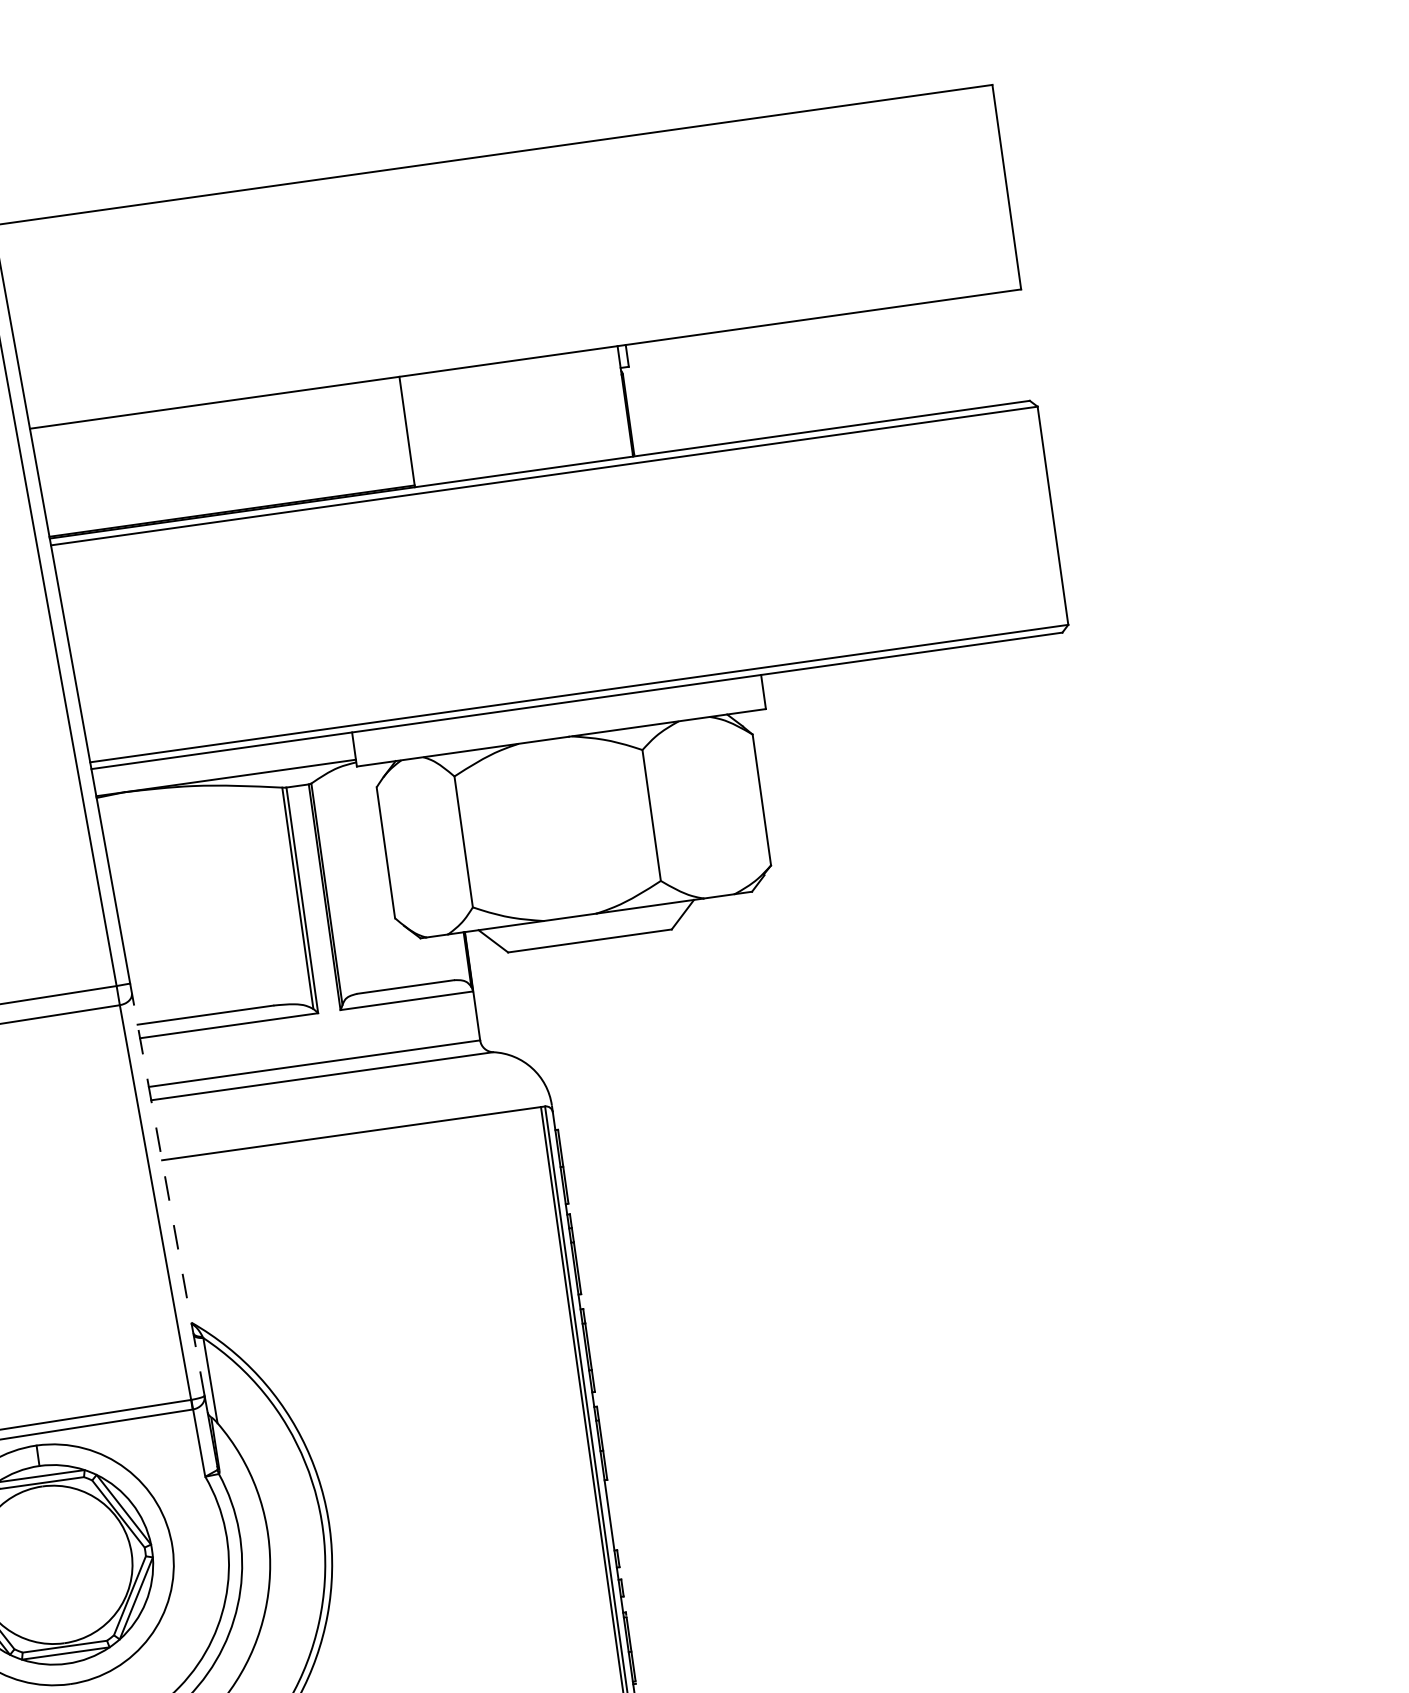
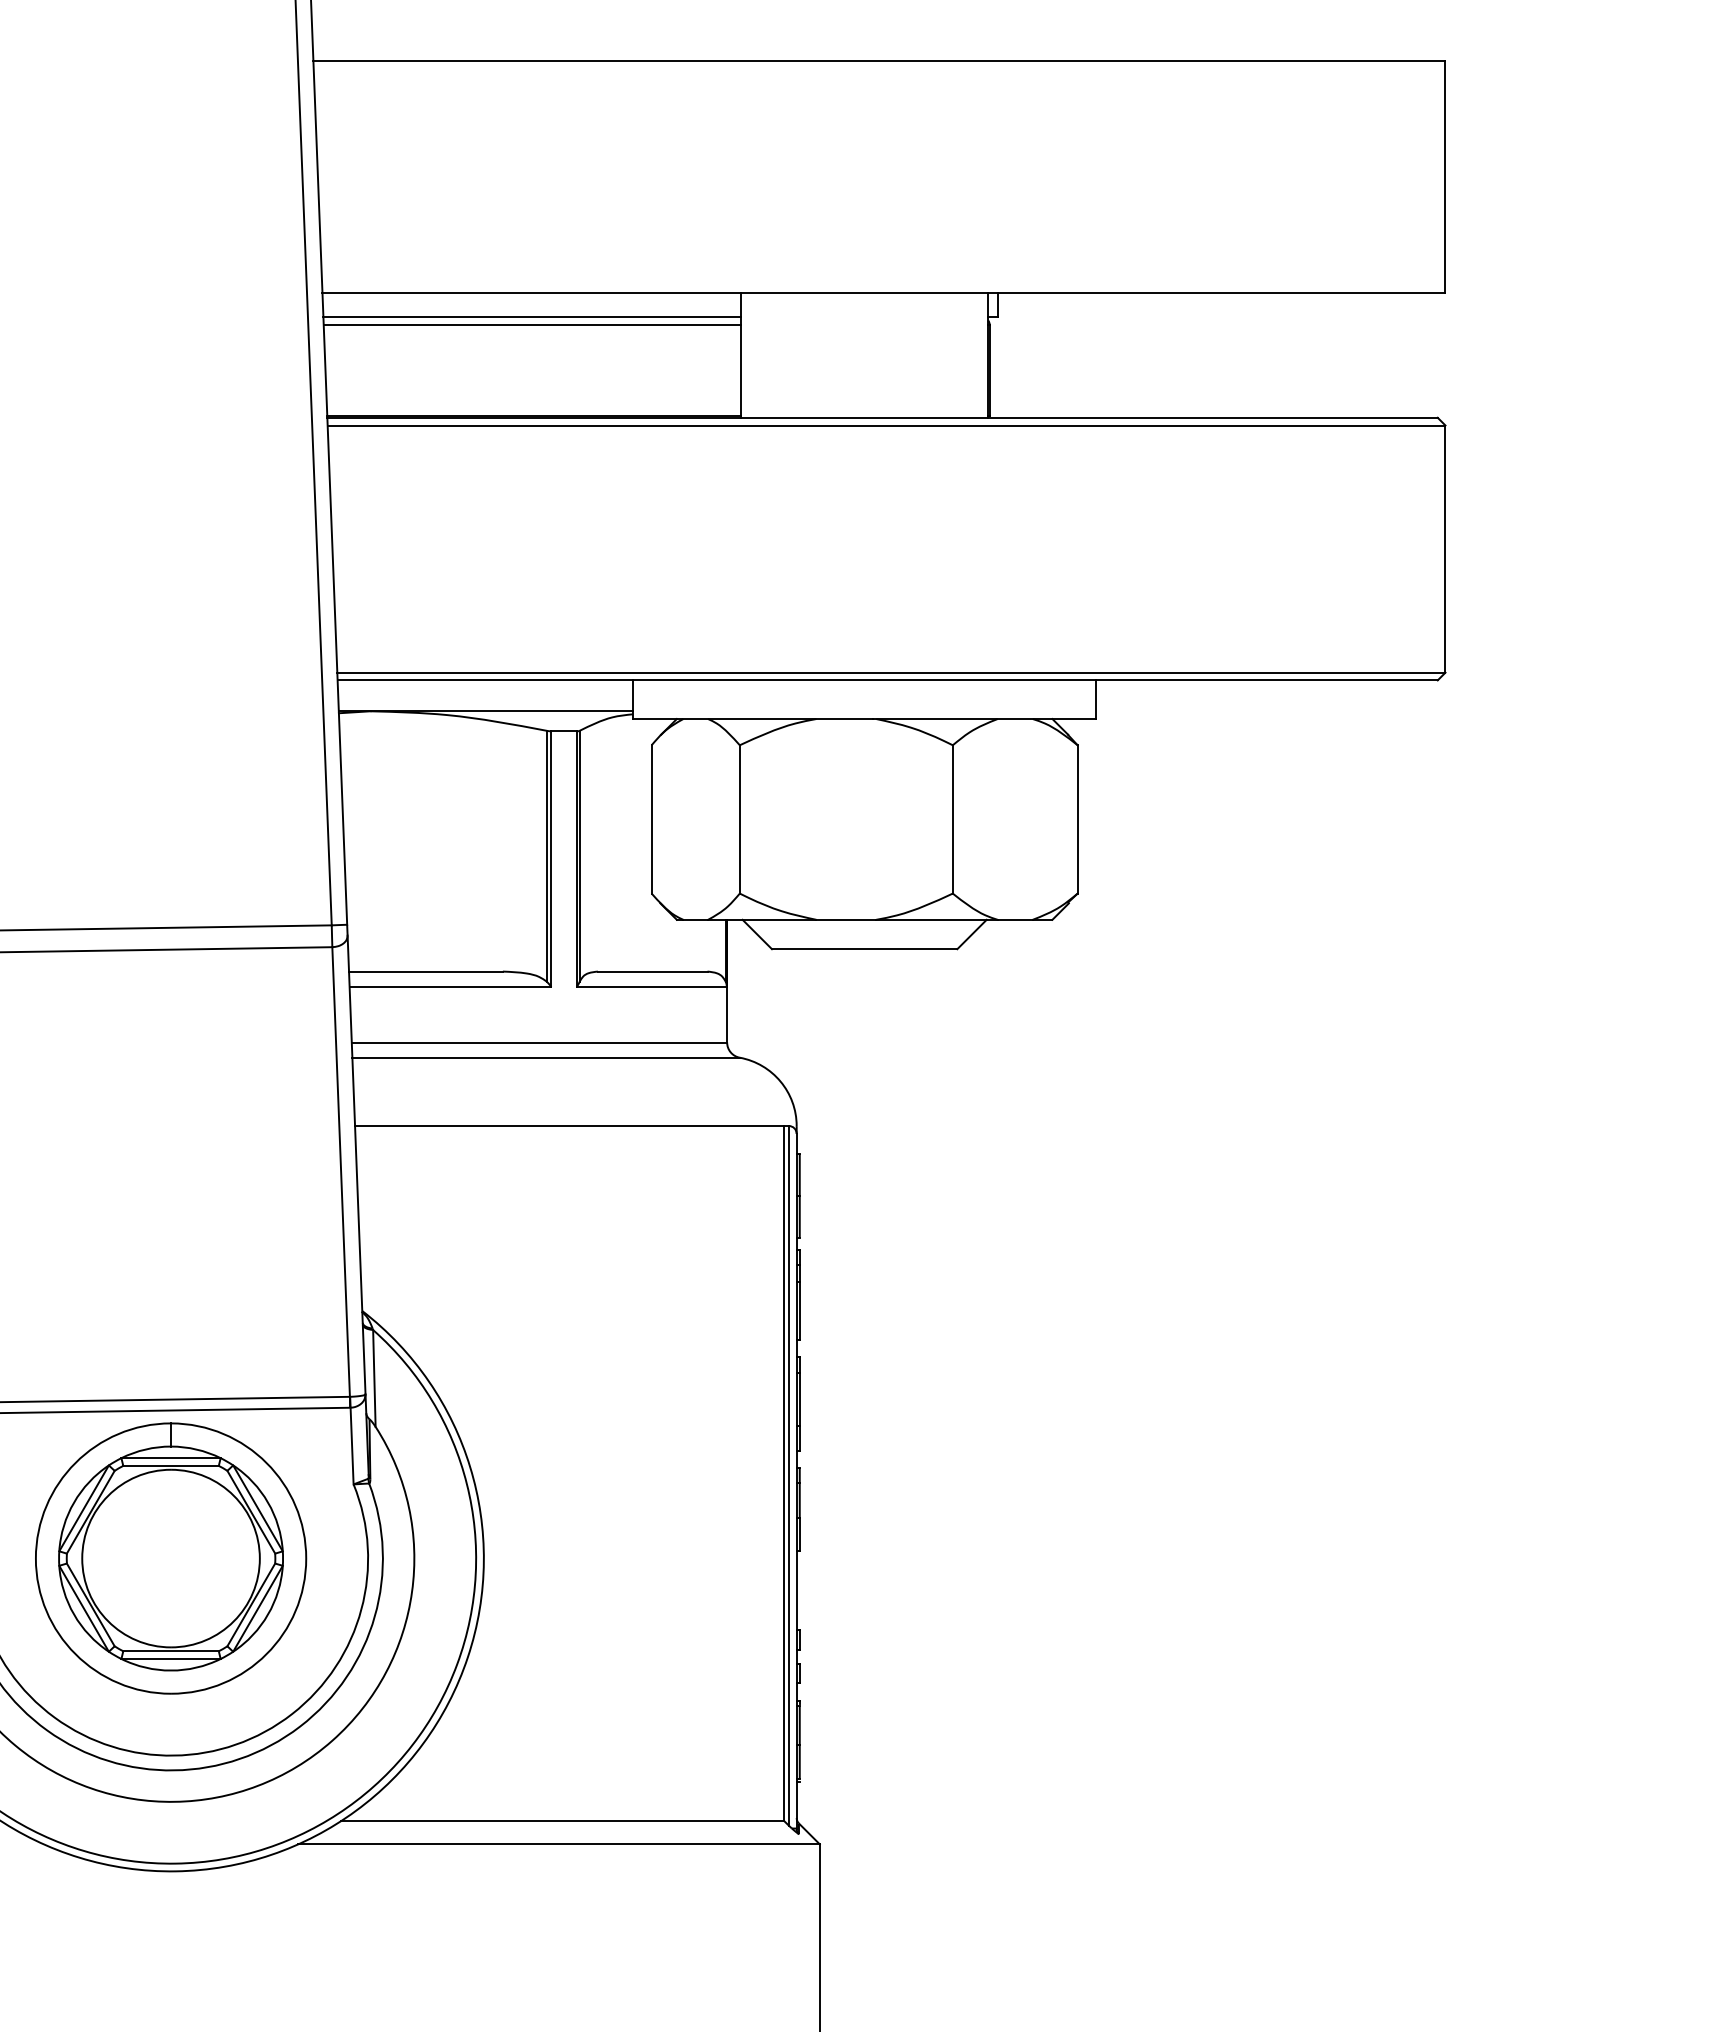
line: (218, 424) -> (532, 317), added
line: (219, 431) -> (532, 325), added
line: (168, 1194) -> (356, 1165), dashed -> solid

